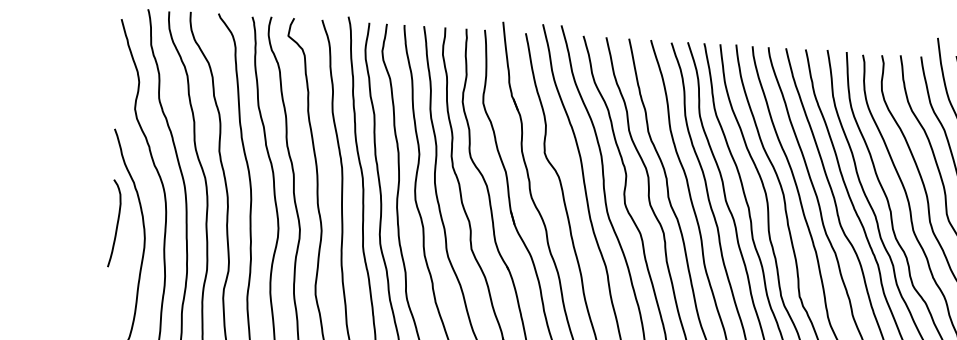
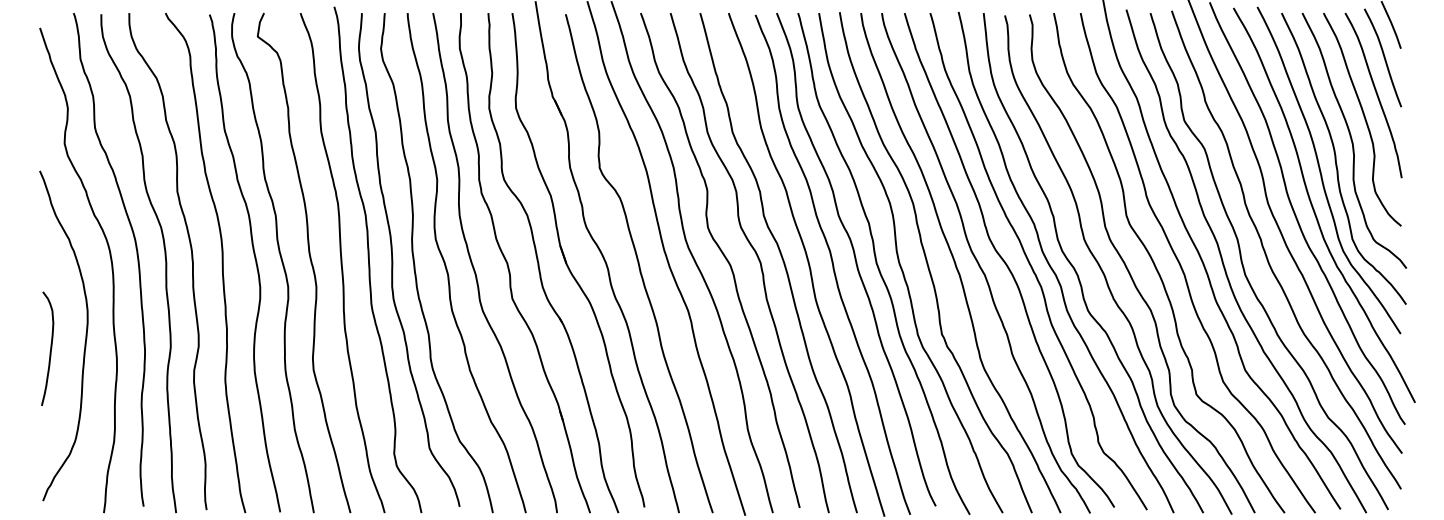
curve: (117, 223) -> (50, 348), moved

